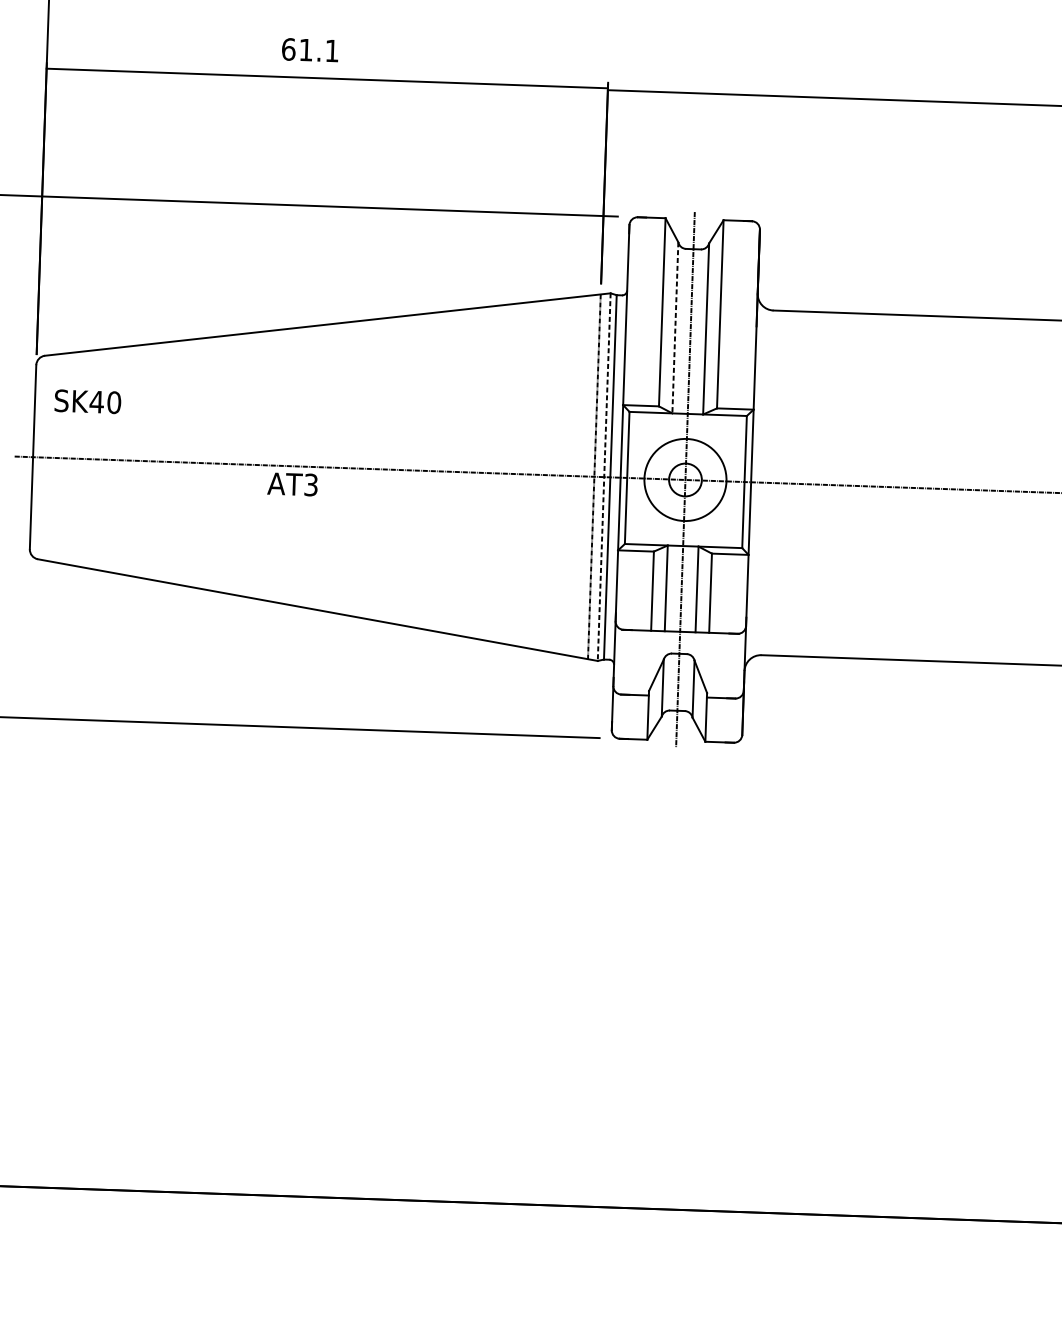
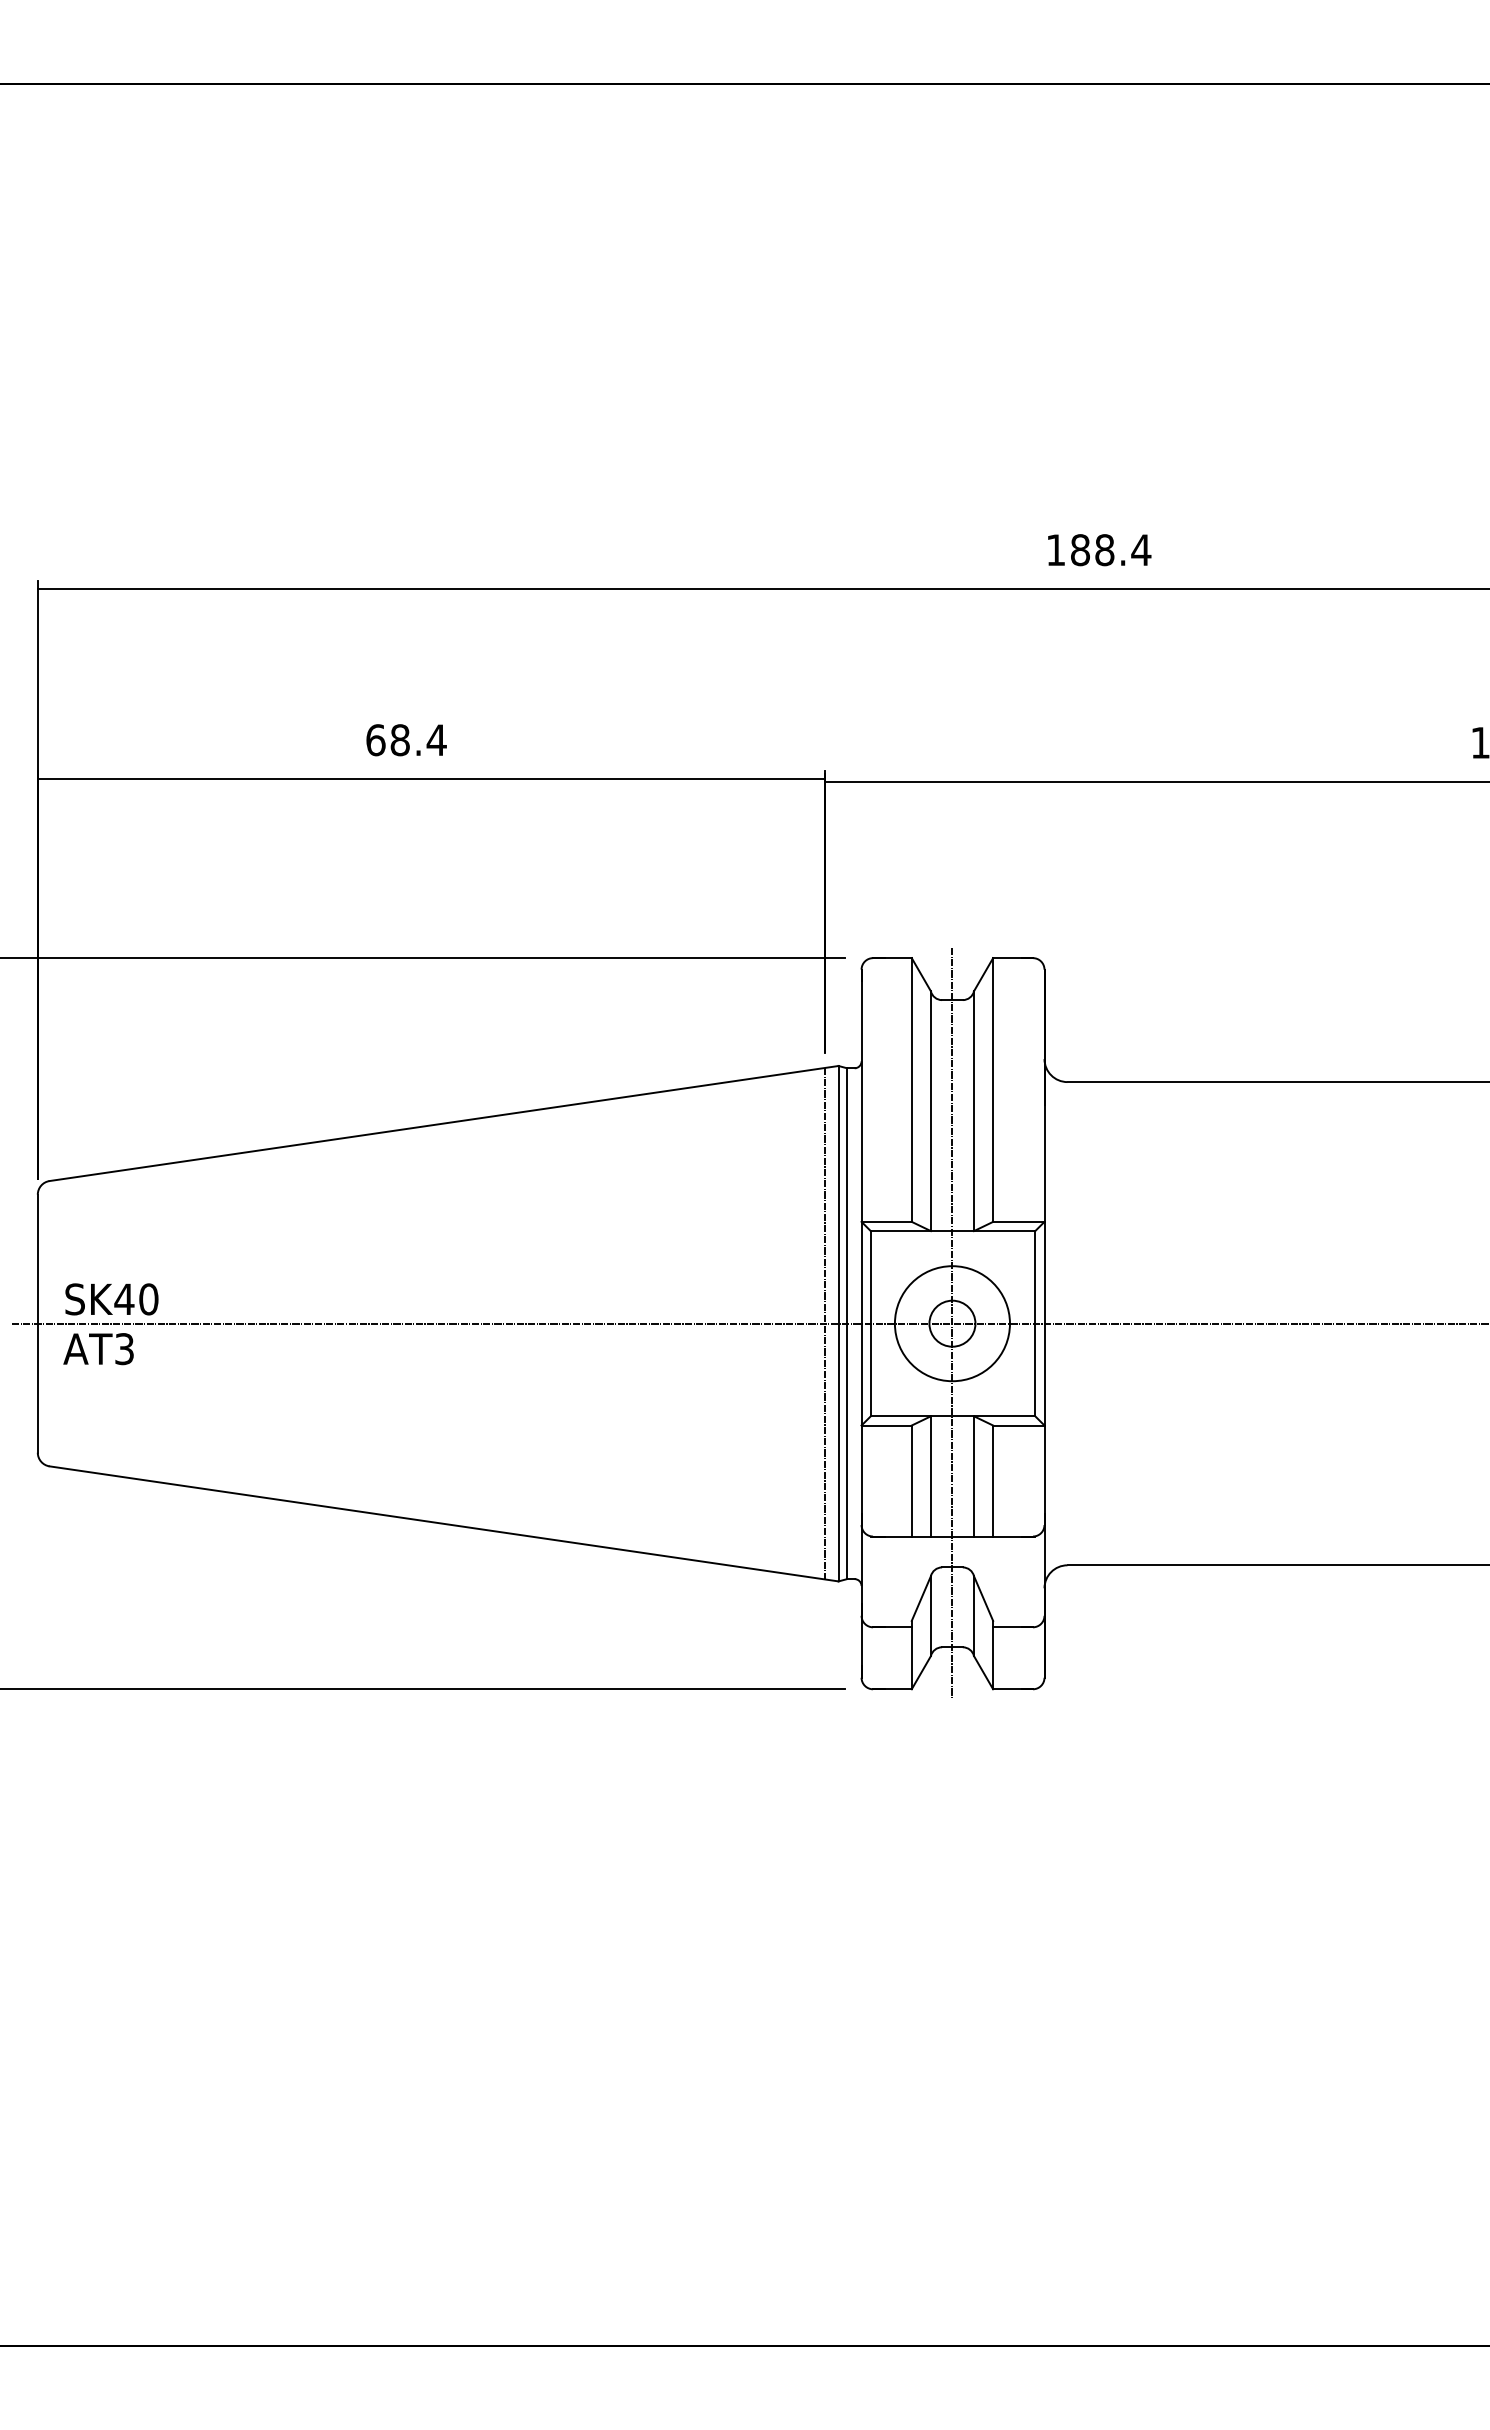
text: (319, 50) -> (418, 740), 61.1 -> 68.4
line: (675, 328) -> (930, 1111), dashed -> solid
text: (87, 401) -> (111, 1299), moved
line: (604, 477) -> (838, 1323), dashed -> solid
text: (292, 484) -> (98, 1349), moved

